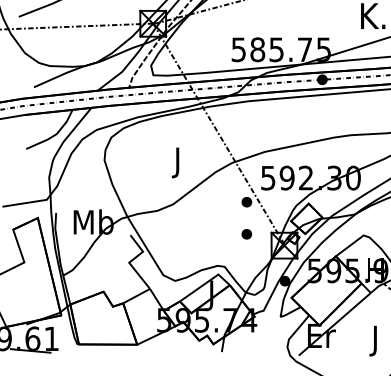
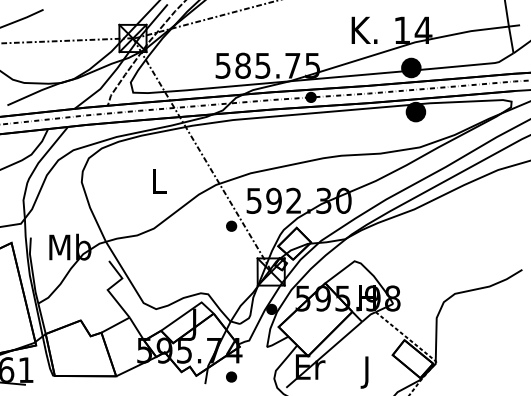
text: (178, 162) -> (159, 184), J -> L
part: (246, 233) -> (231, 376), moved

